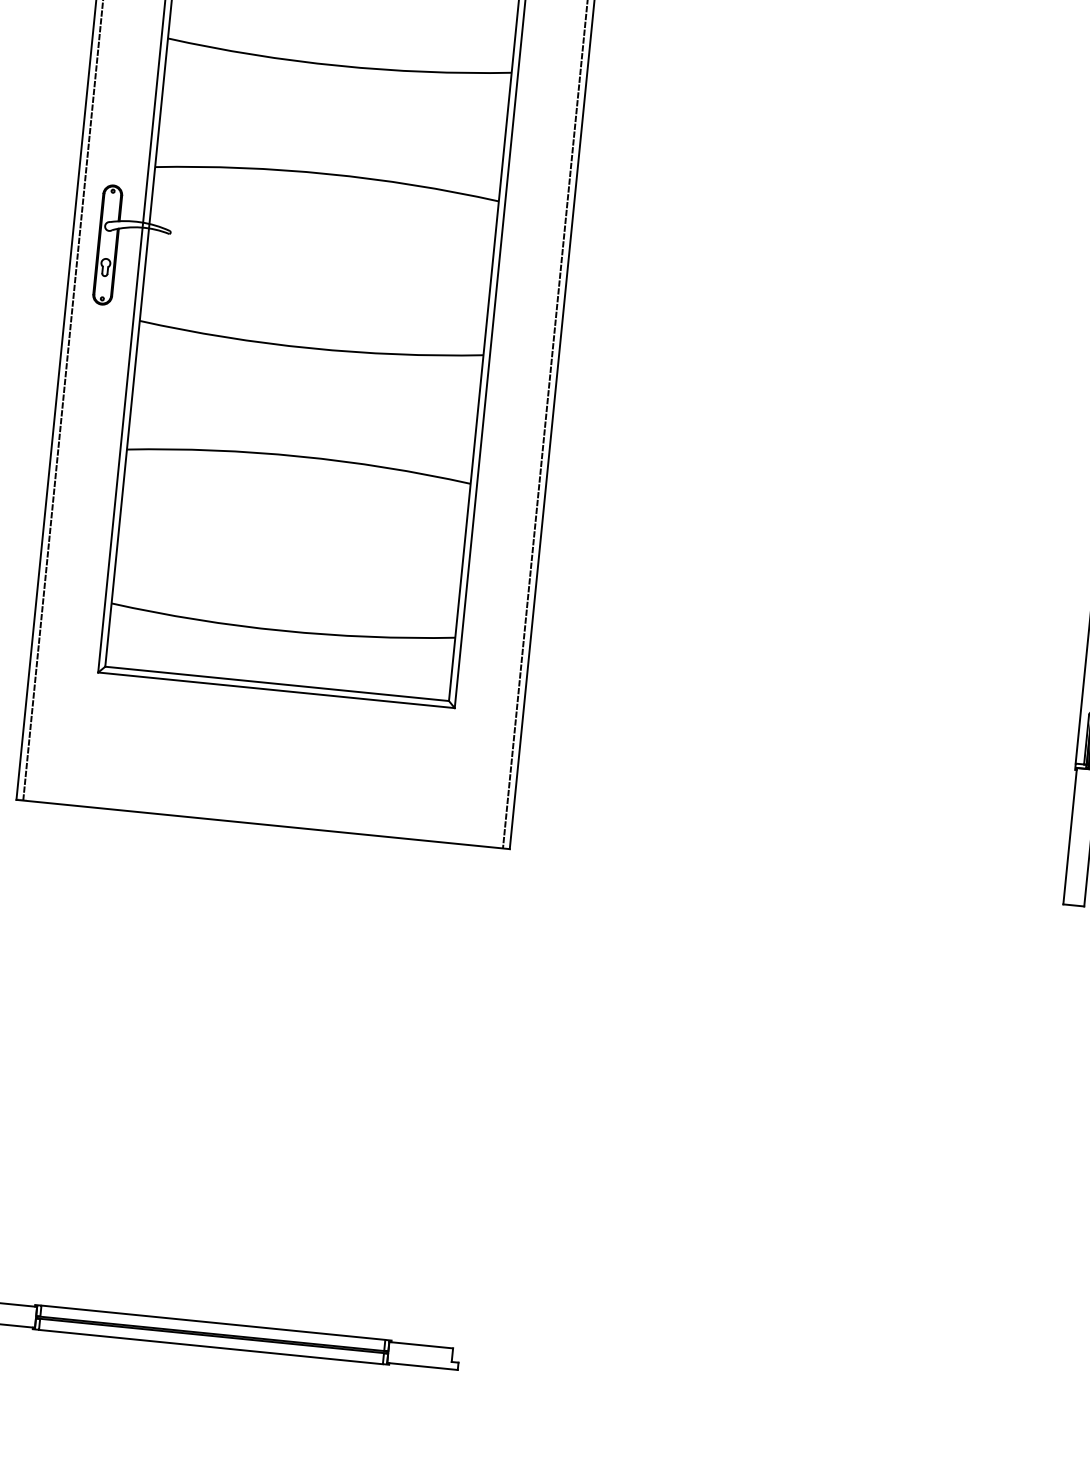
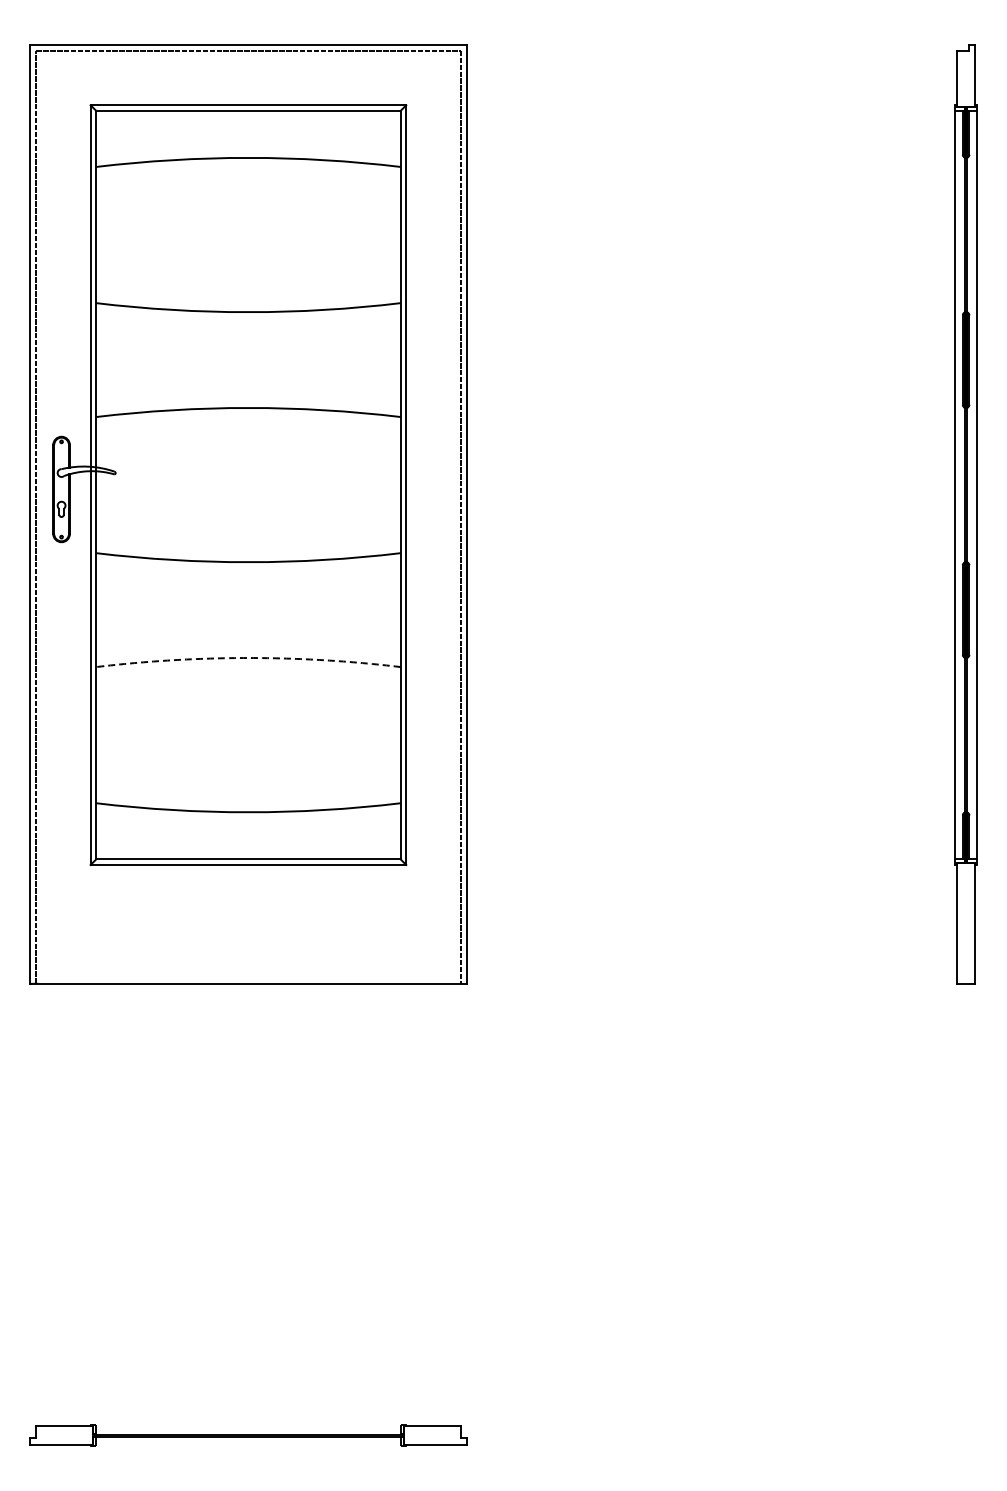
arc: (299, 457) -> (248, 658), solid -> dashed
line: (213, 1322) -> (248, 1424), removed
line: (210, 1347) -> (248, 1446), removed

